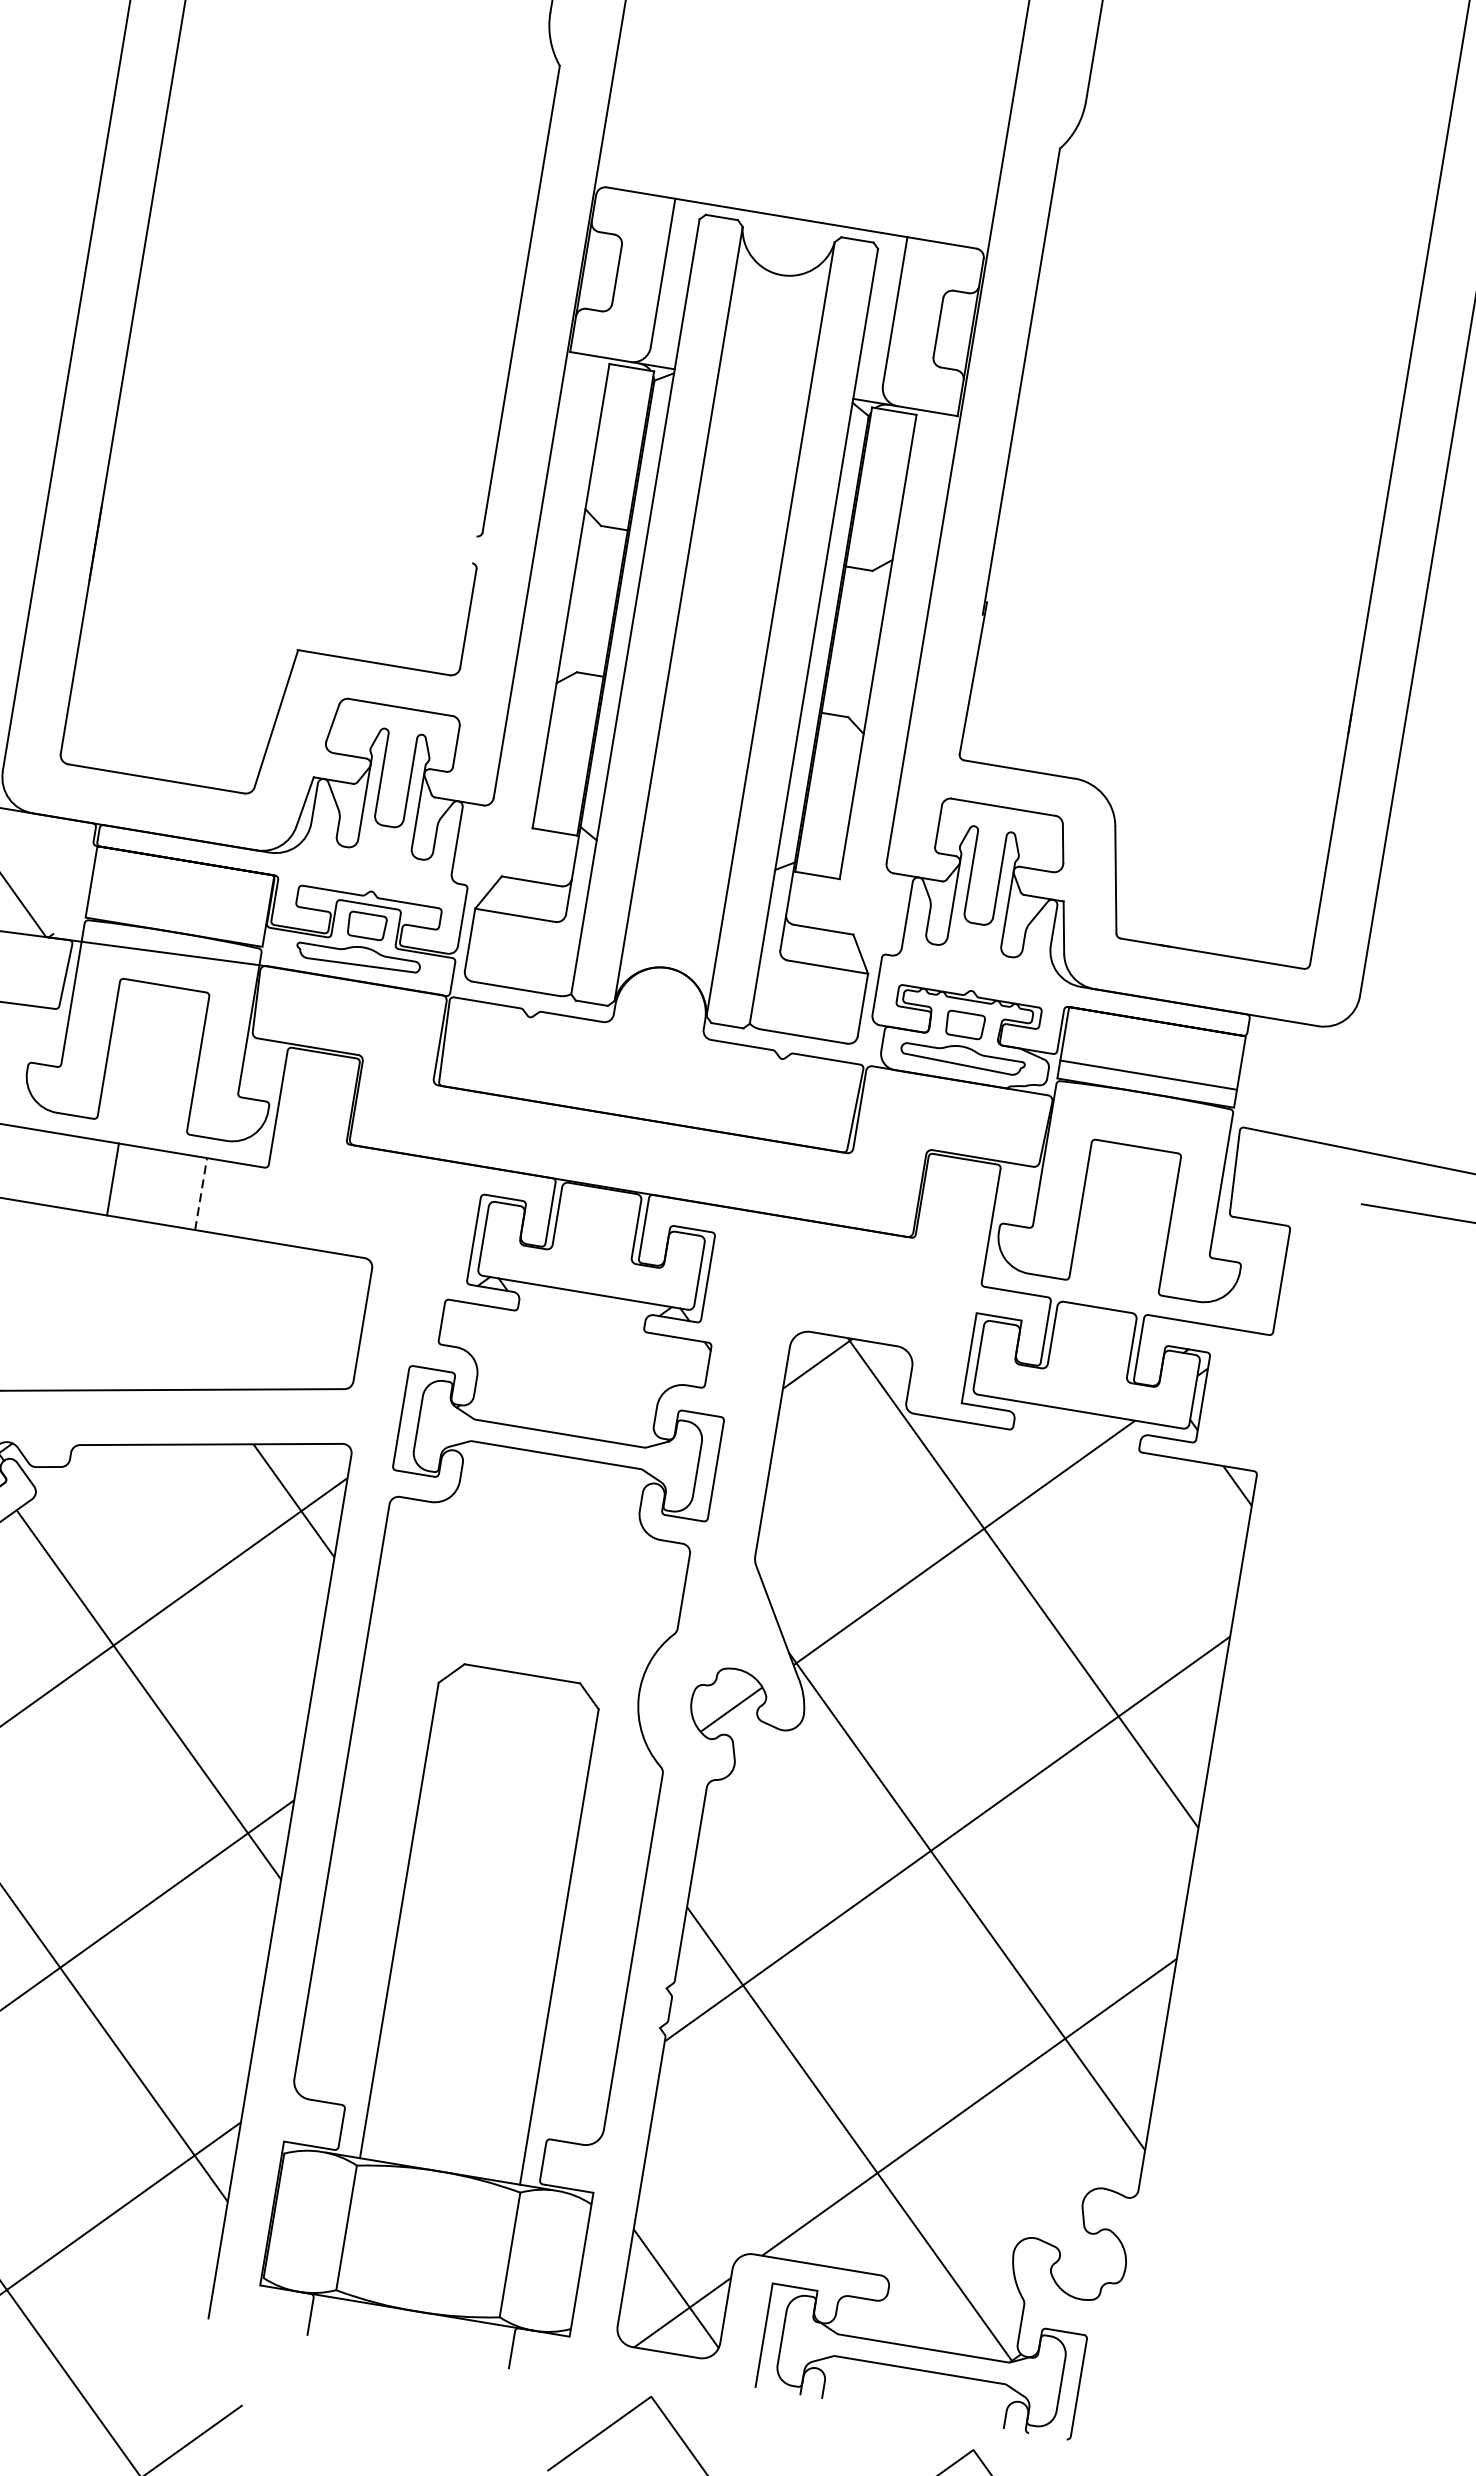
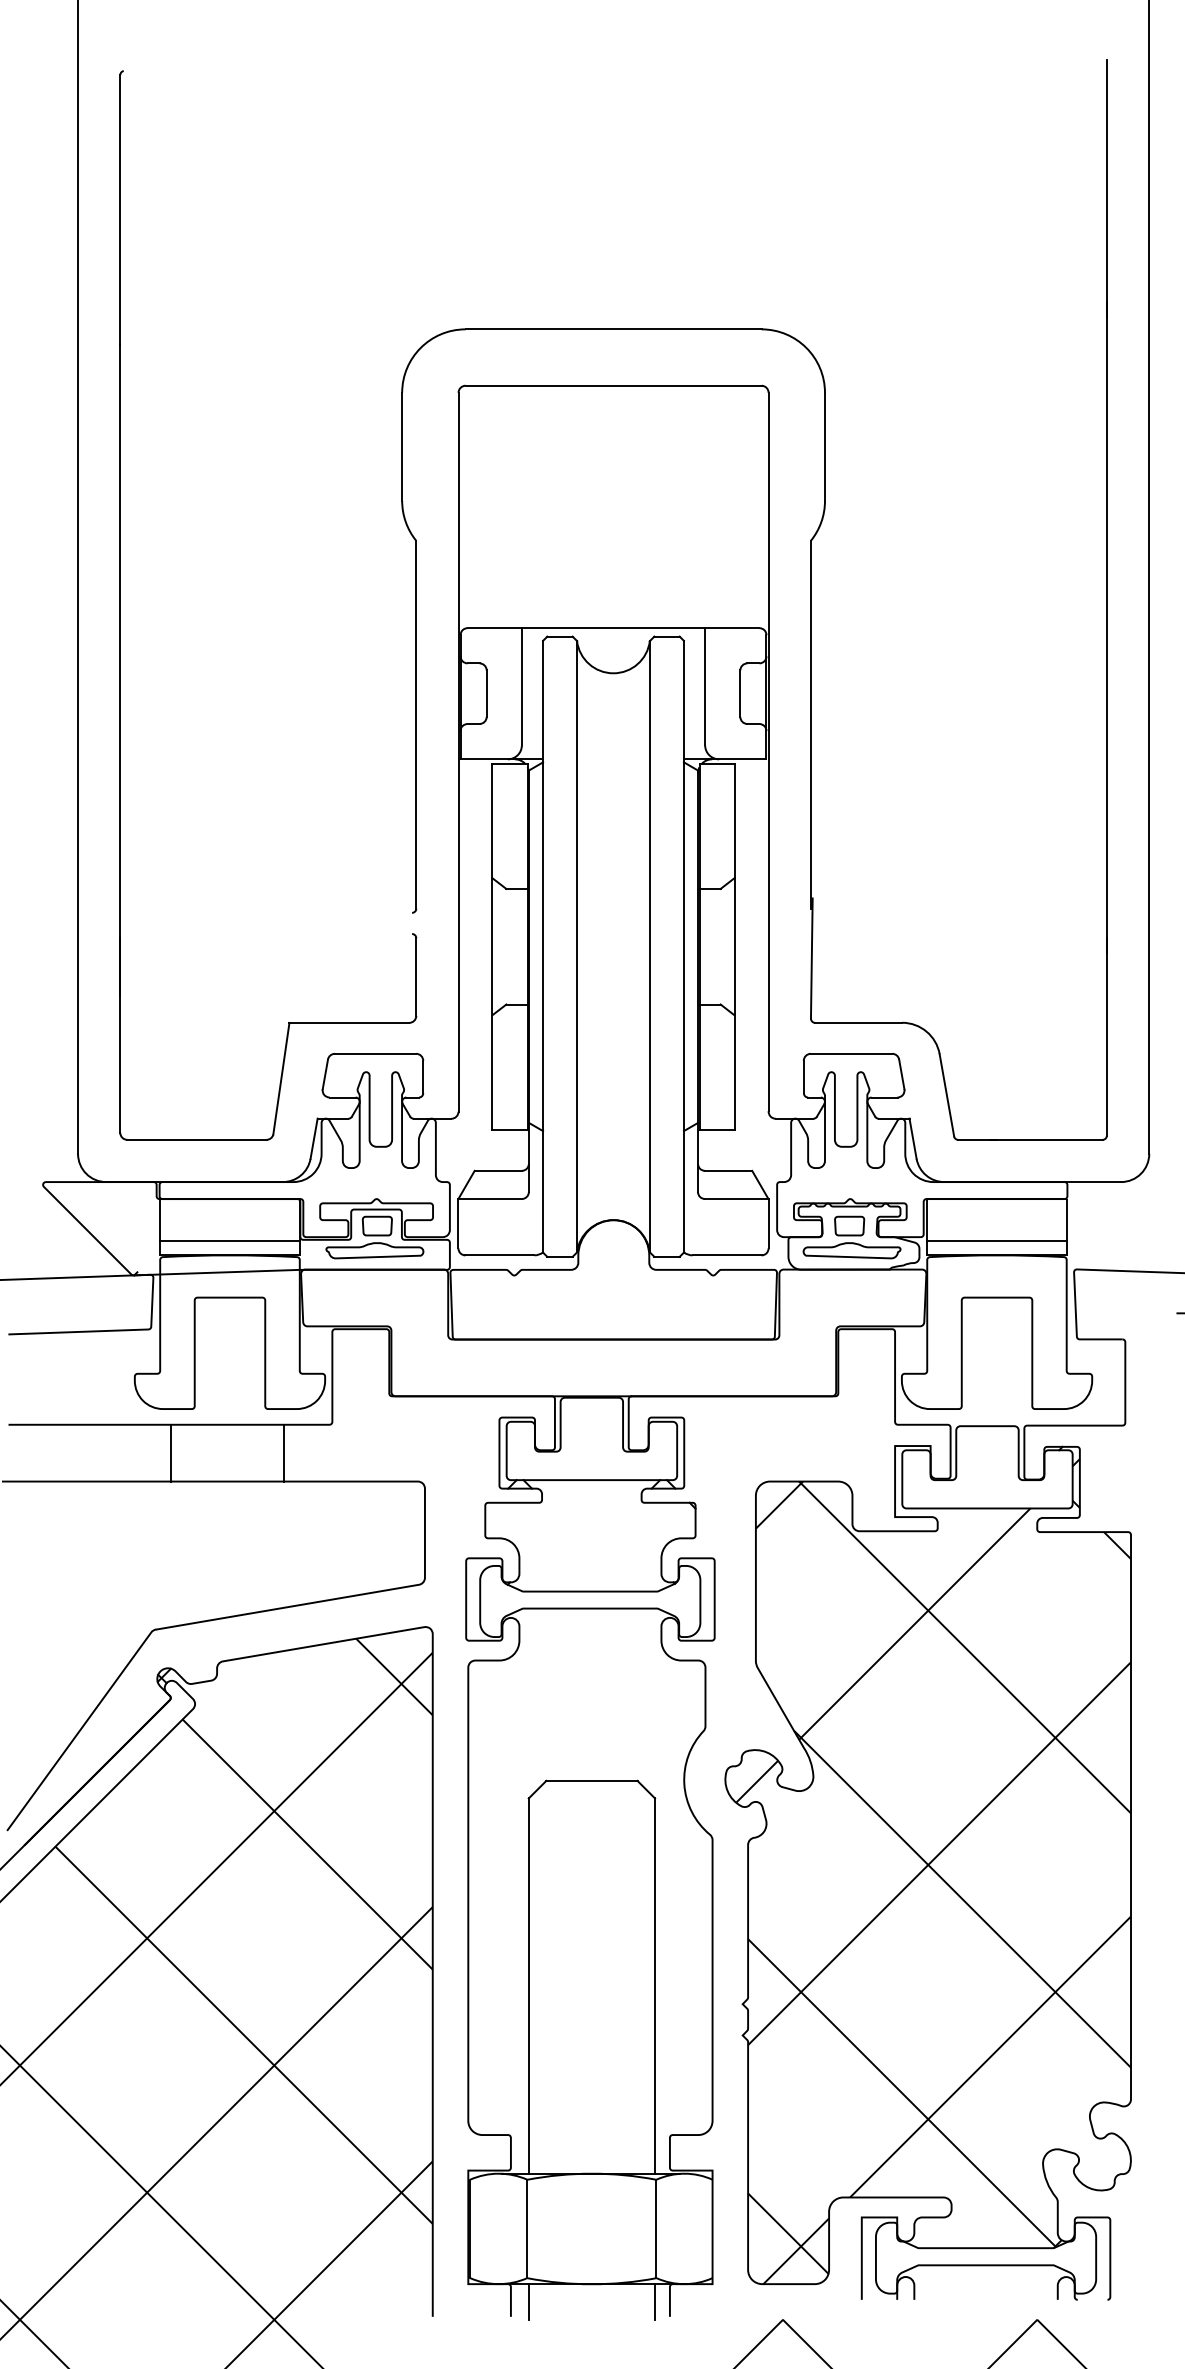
line: (176, 914) -> (229, 1241), added
line: (113, 1178) -> (170, 1452), moved
line: (201, 1193) -> (284, 1452), dashed -> solid
line: (332, 2320) -> (528, 2301), added
line: (493, 2346) -> (655, 2301), added

